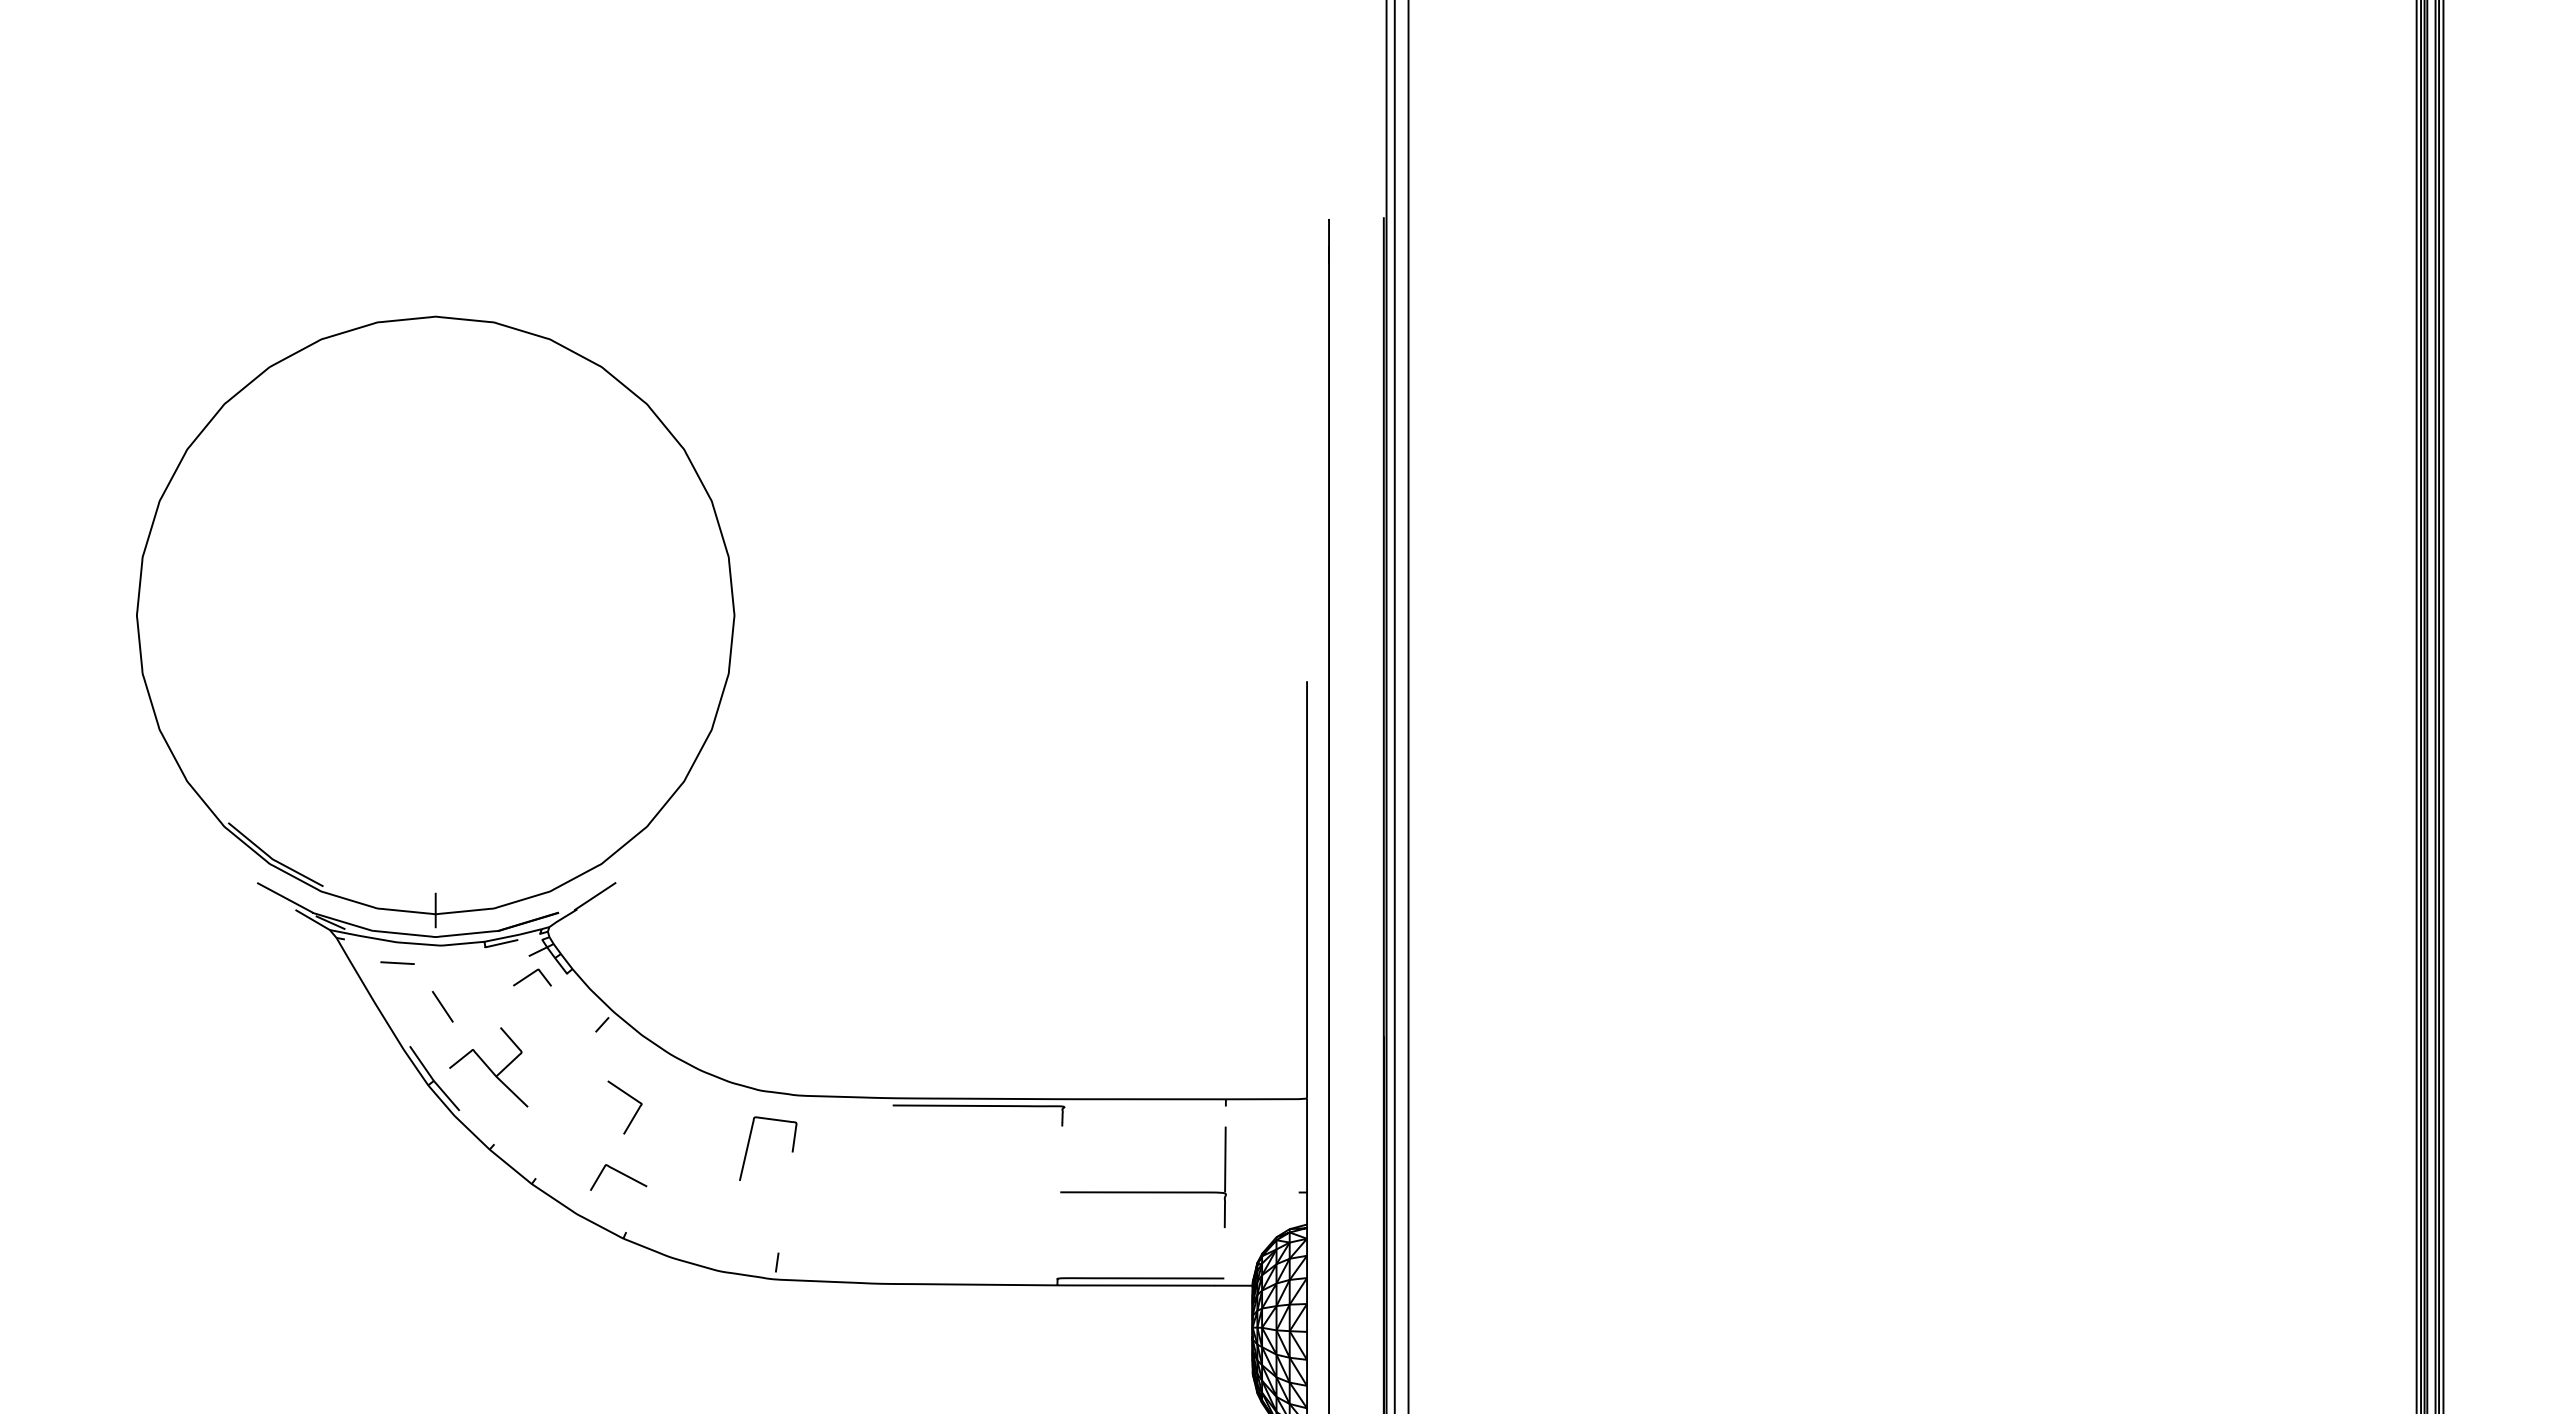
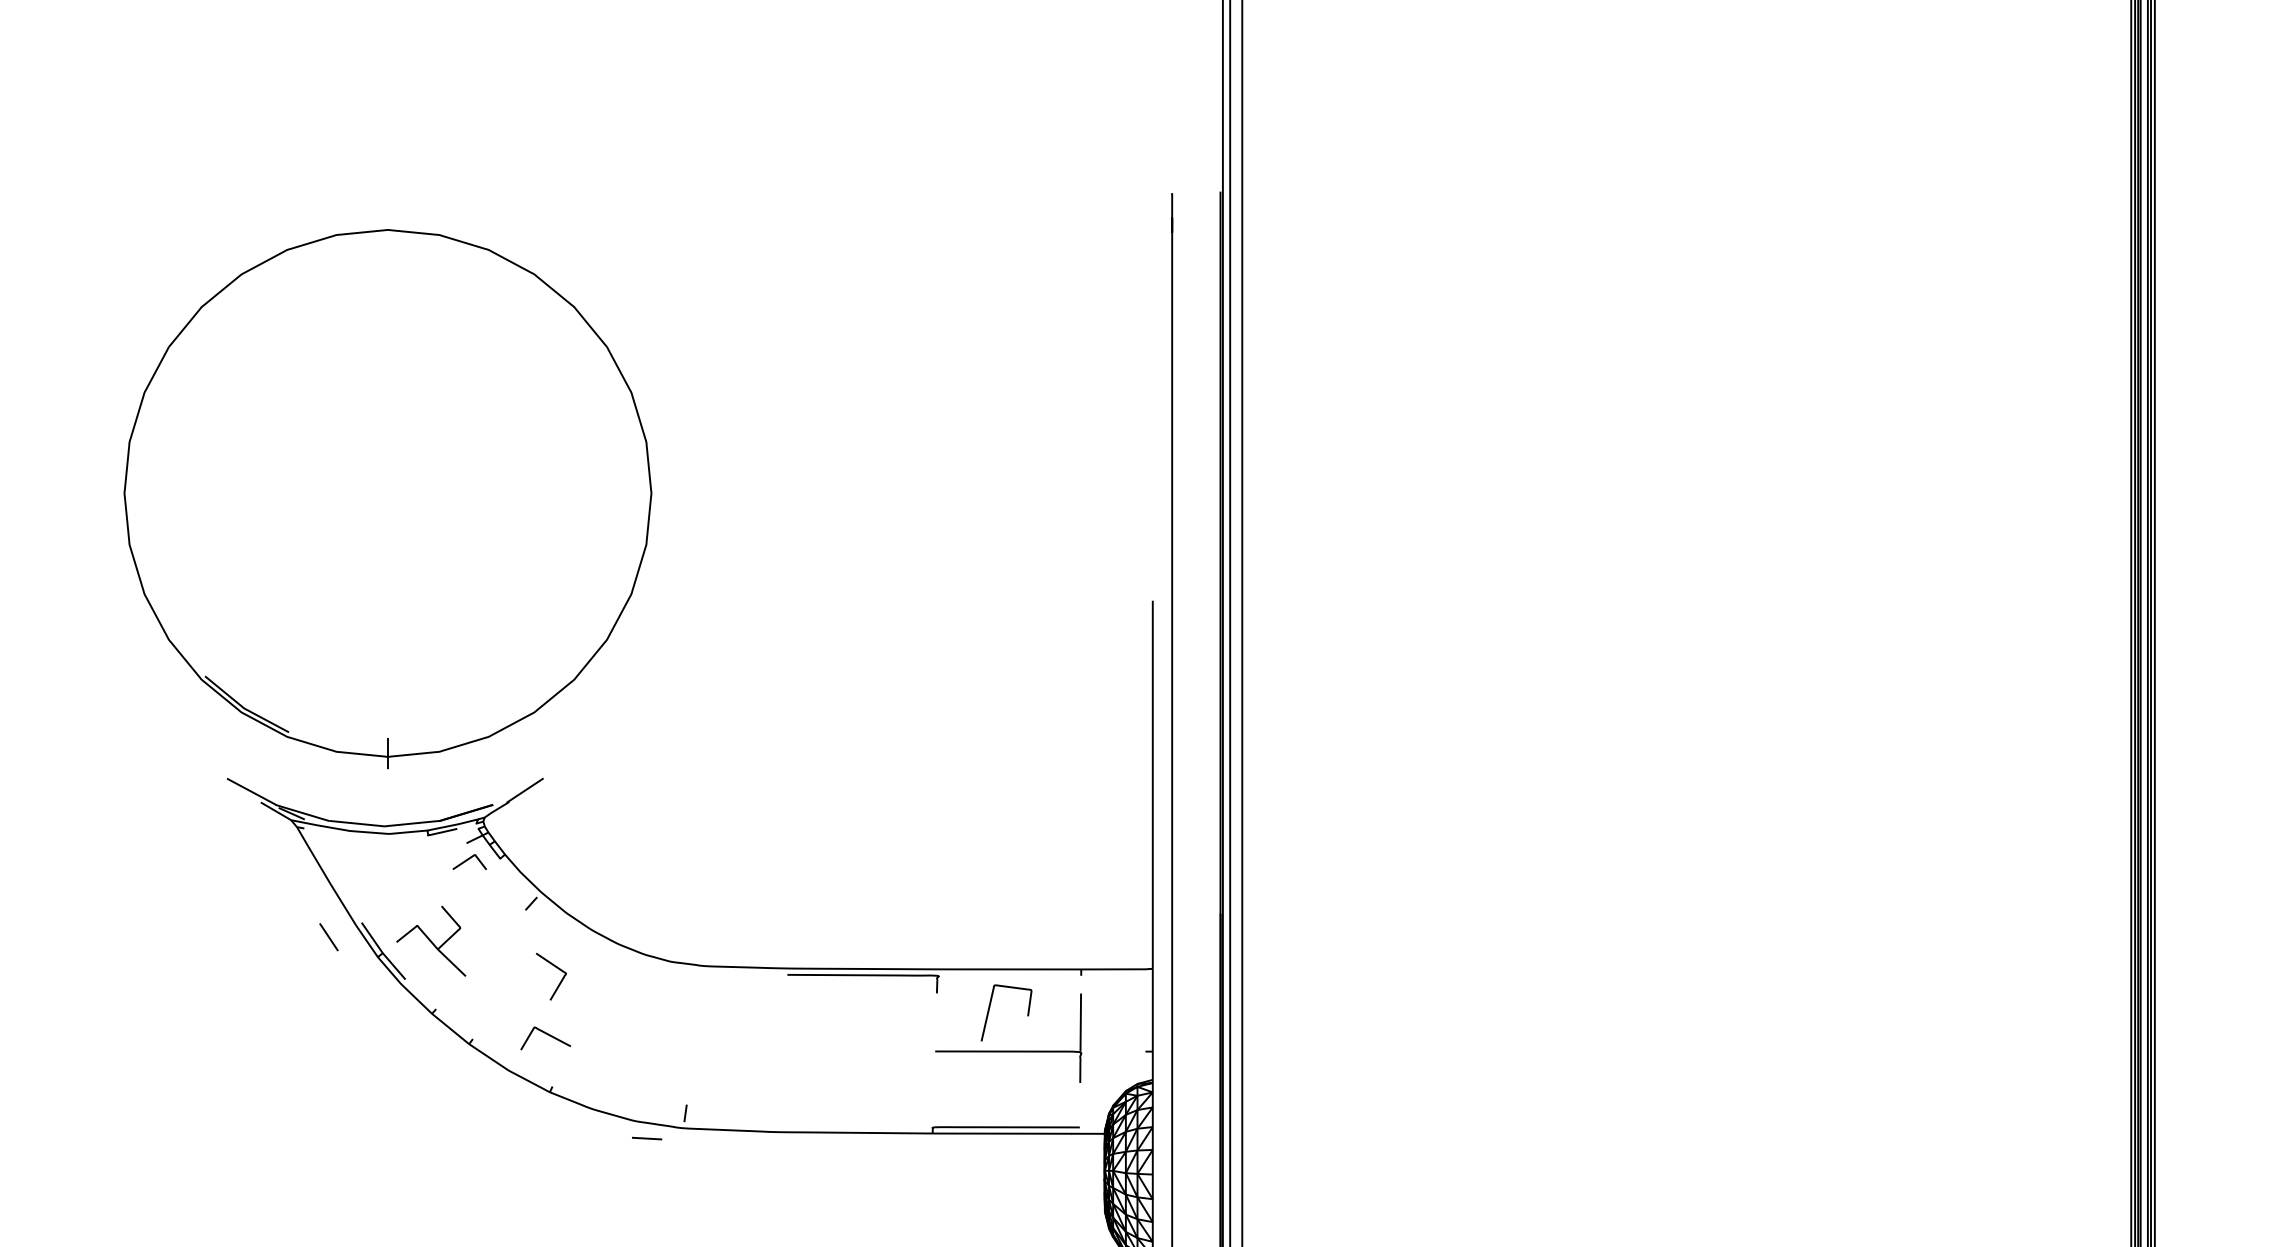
part: (435, 621) -> (387, 498), moved
line: (397, 962) -> (647, 1138), moved
line: (442, 1006) -> (328, 936), moved
curve: (749, 1144) -> (990, 1009), moved

